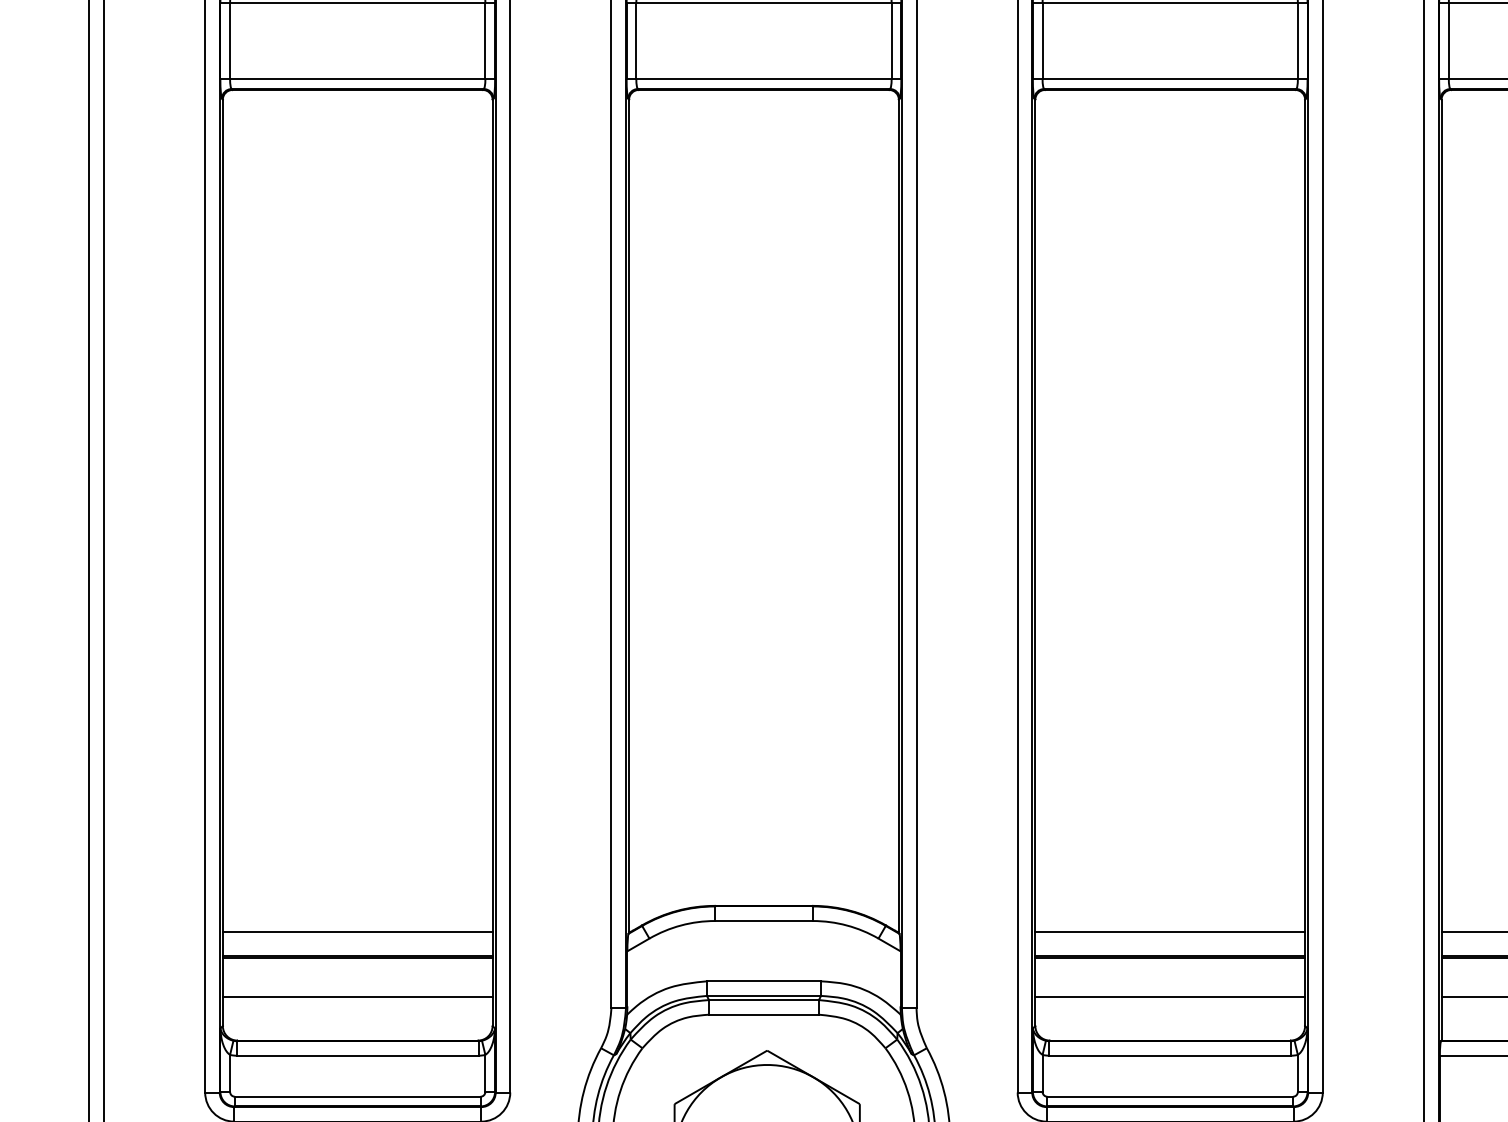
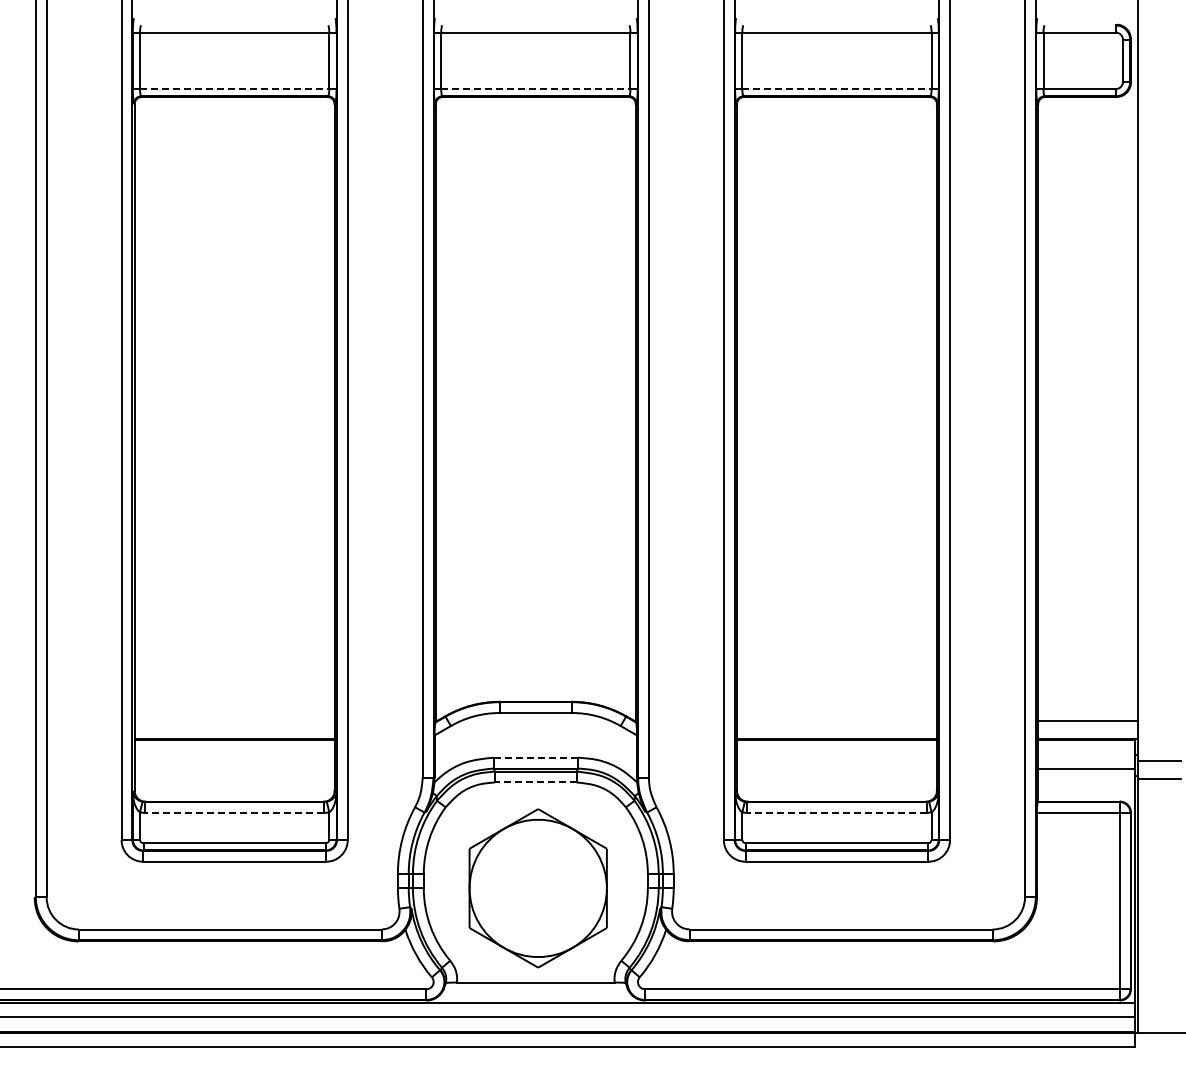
line: (357, 79) -> (234, 89), solid -> dashed
line: (763, 79) -> (535, 89), solid -> dashed
line: (1169, 79) -> (836, 89), solid -> dashed
line: (357, 932) -> (234, 721), removed
line: (1169, 932) -> (836, 721), removed
line: (764, 981) -> (536, 757), solid -> dashed
line: (357, 997) -> (234, 769), removed
line: (1169, 997) -> (836, 769), removed
line: (763, 1014) -> (535, 782), solid -> dashed
line: (357, 1055) -> (234, 812), solid -> dashed
line: (1169, 1055) -> (836, 812), solid -> dashed

